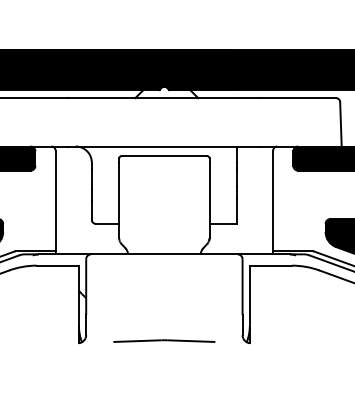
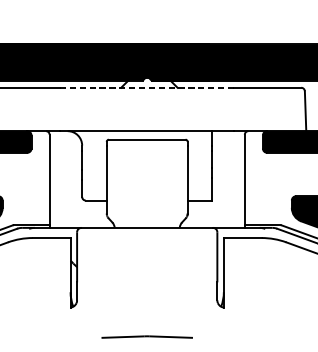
line: (164, 98) -> (147, 88), solid -> dashed
line: (164, 340) -> (147, 336), moved

